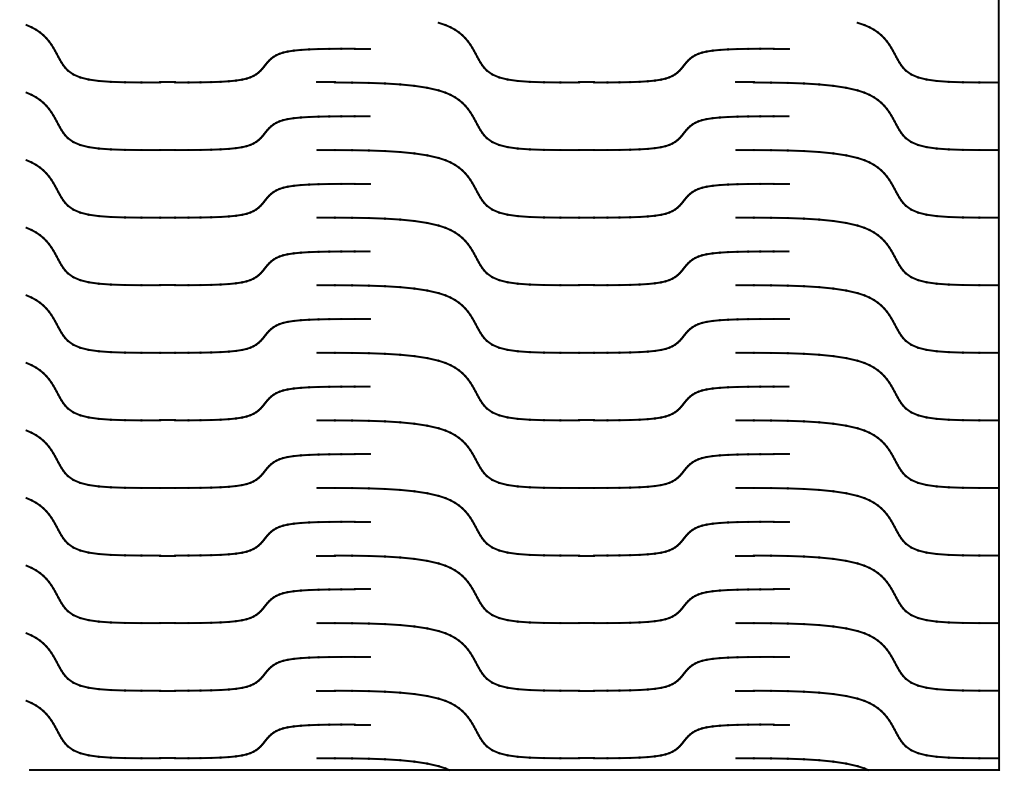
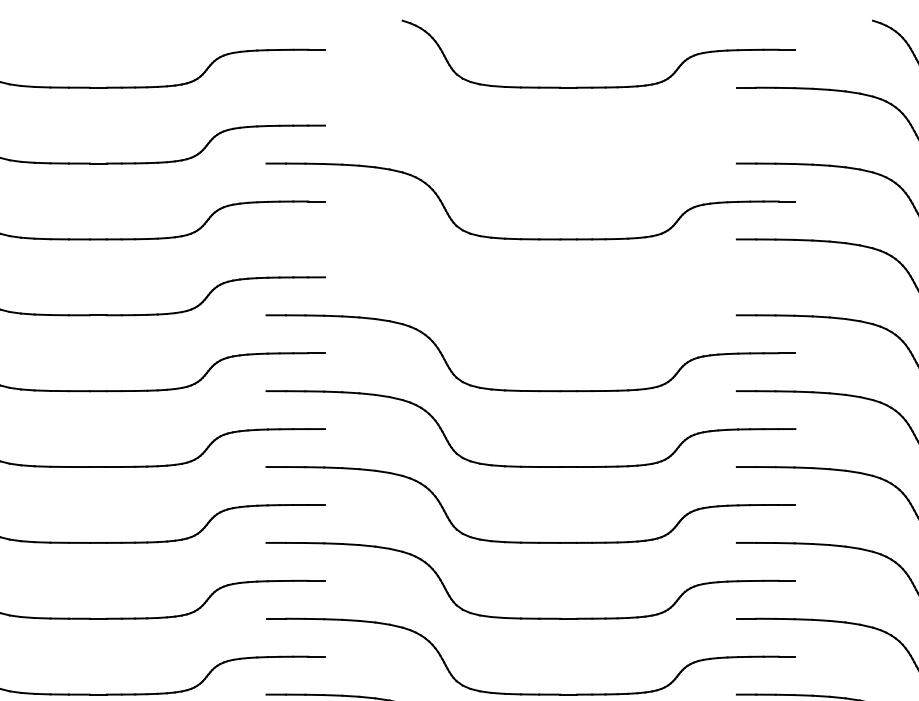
part: (544, 148) -> (521, 161), removed
part: (552, 284) -> (530, 314), removed

